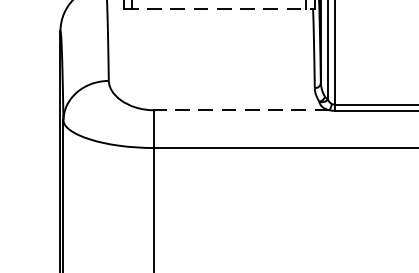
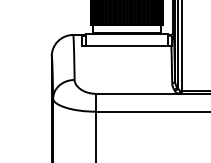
line: (220, 8) -> (127, 45), dashed -> solid
line: (241, 109) -> (137, 93), dashed -> solid

